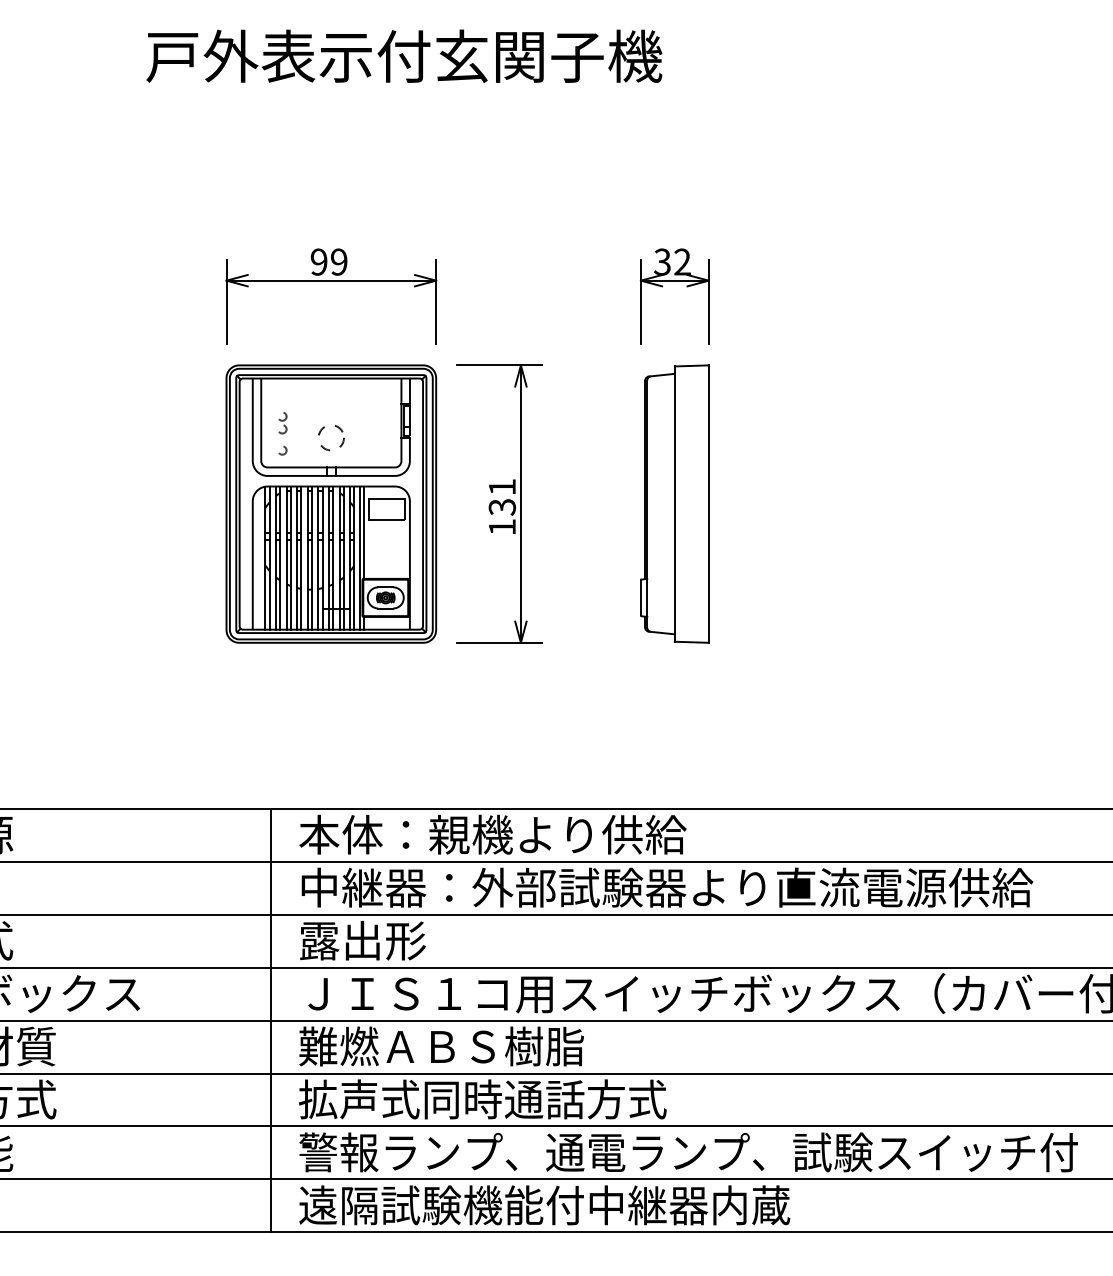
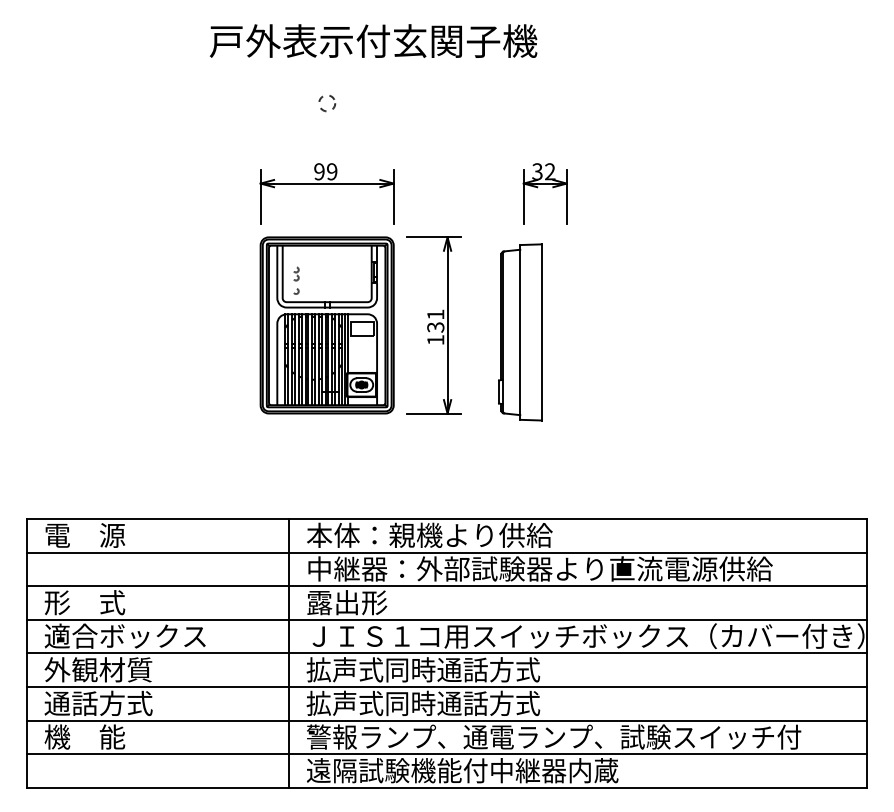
circle: (331, 438) -> (327, 103), moved
part: (675, 504) -> (520, 332), moved
text: (483, 1045) -> (423, 669), 難燃ＡＢＳ樹脂 -> 拡声式同時通話方式

